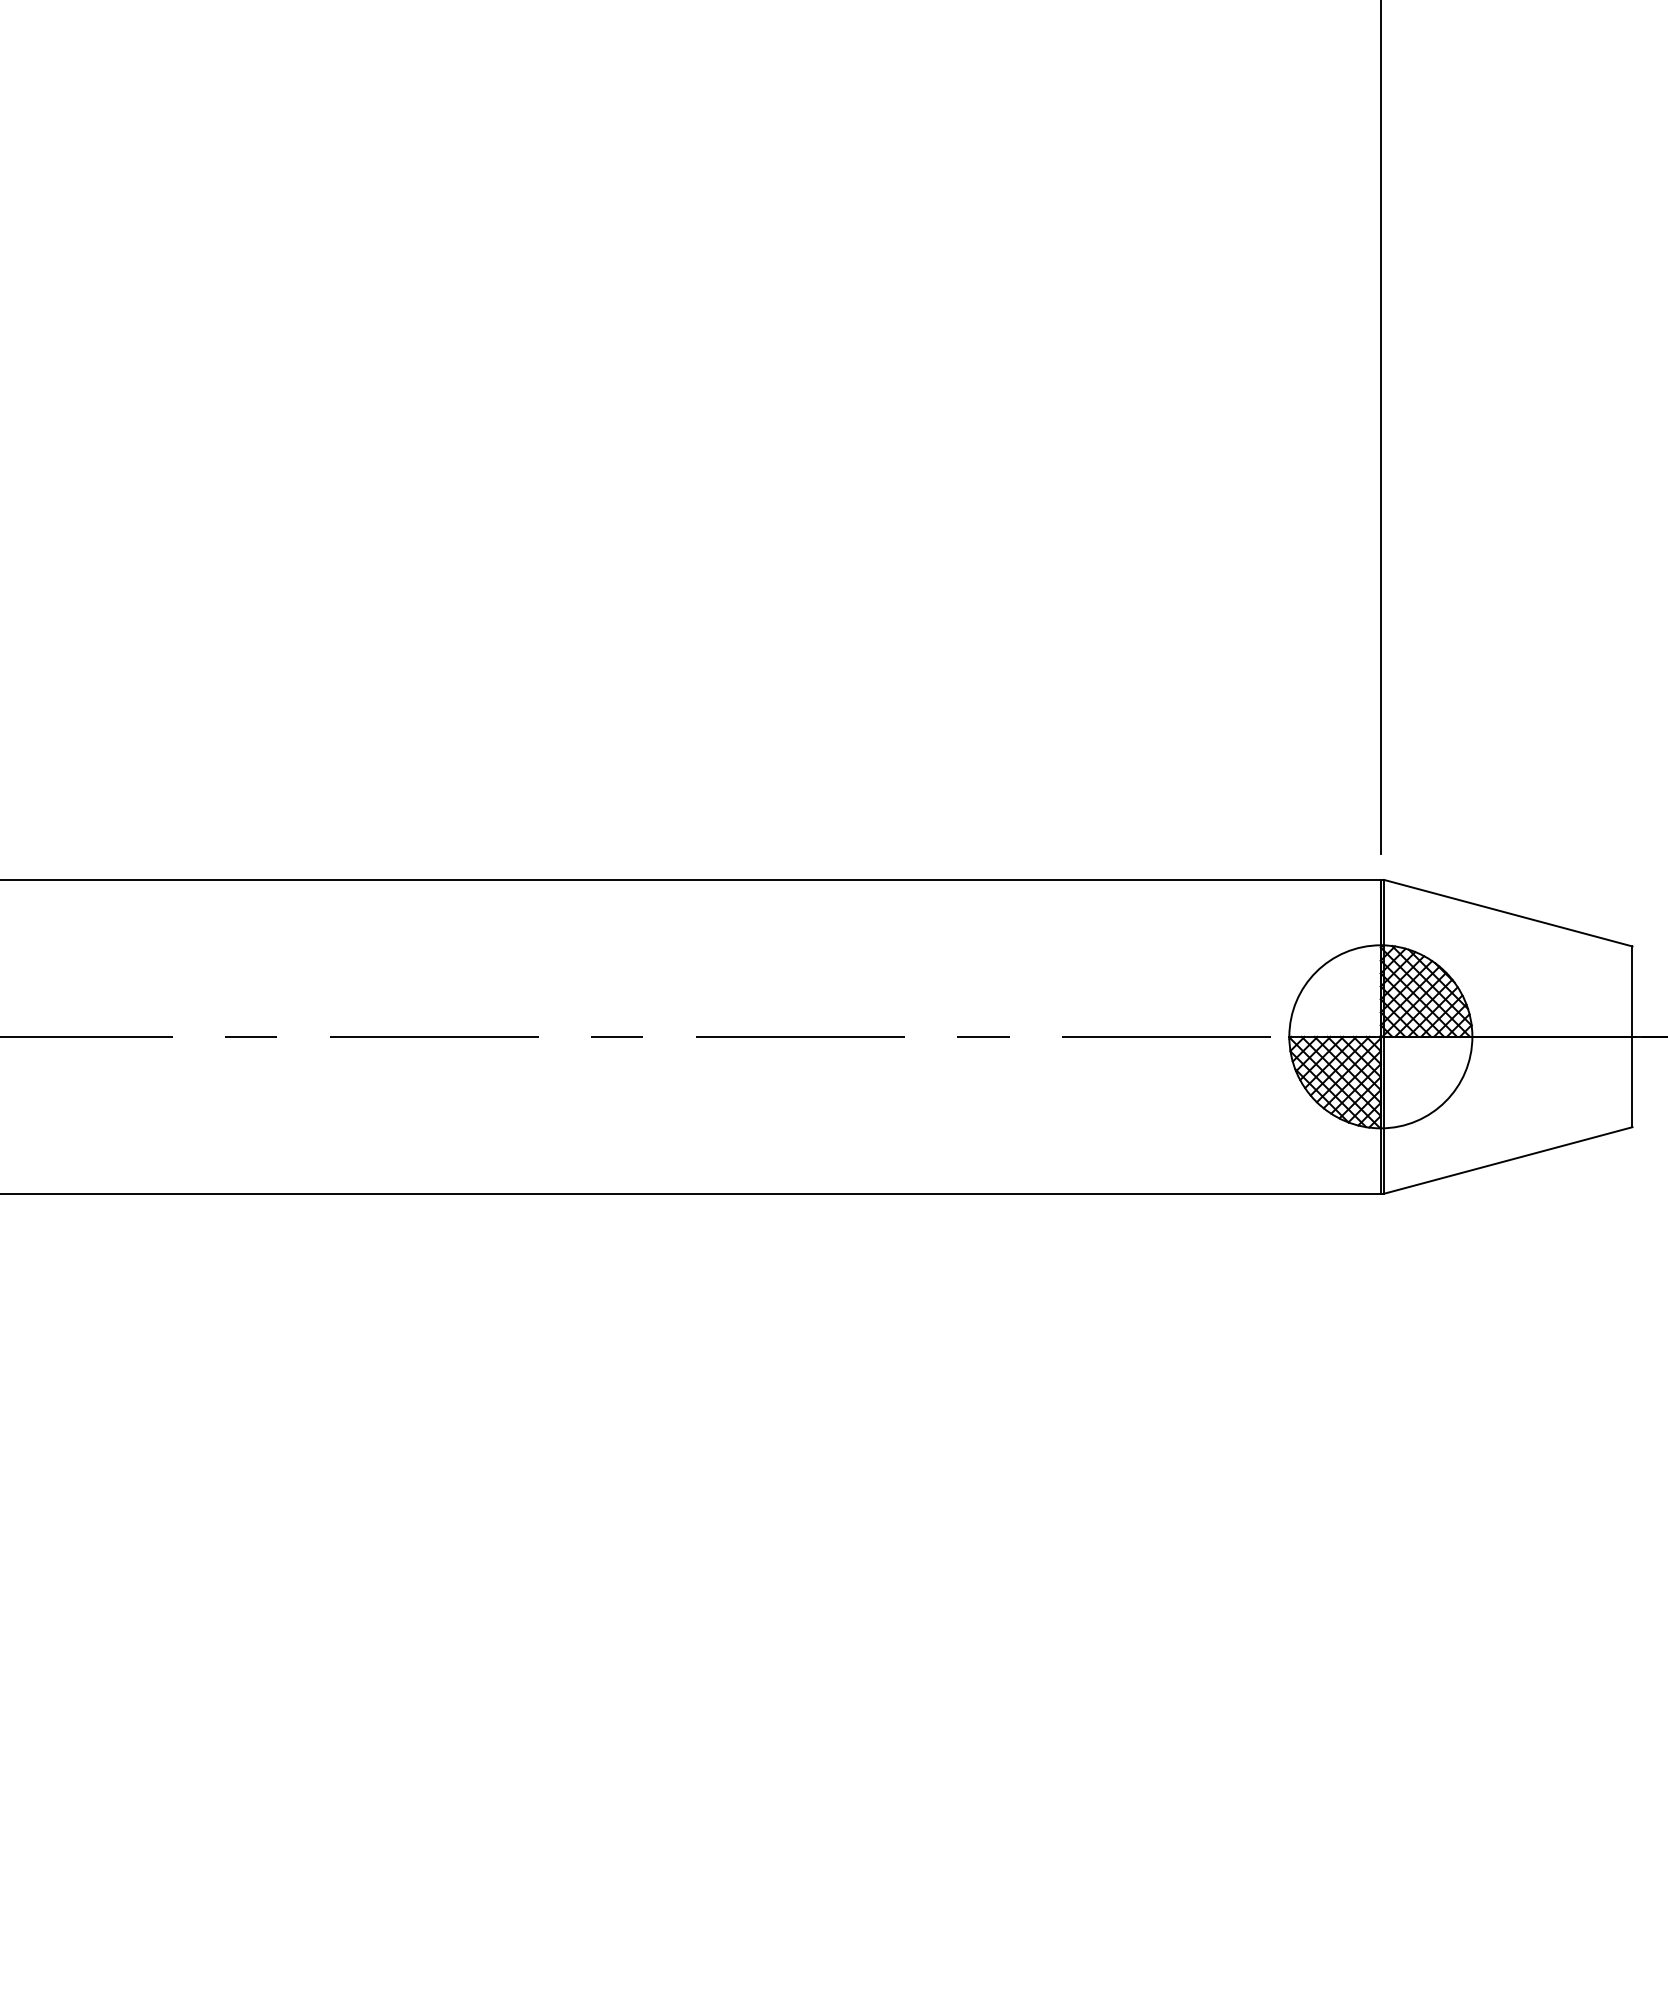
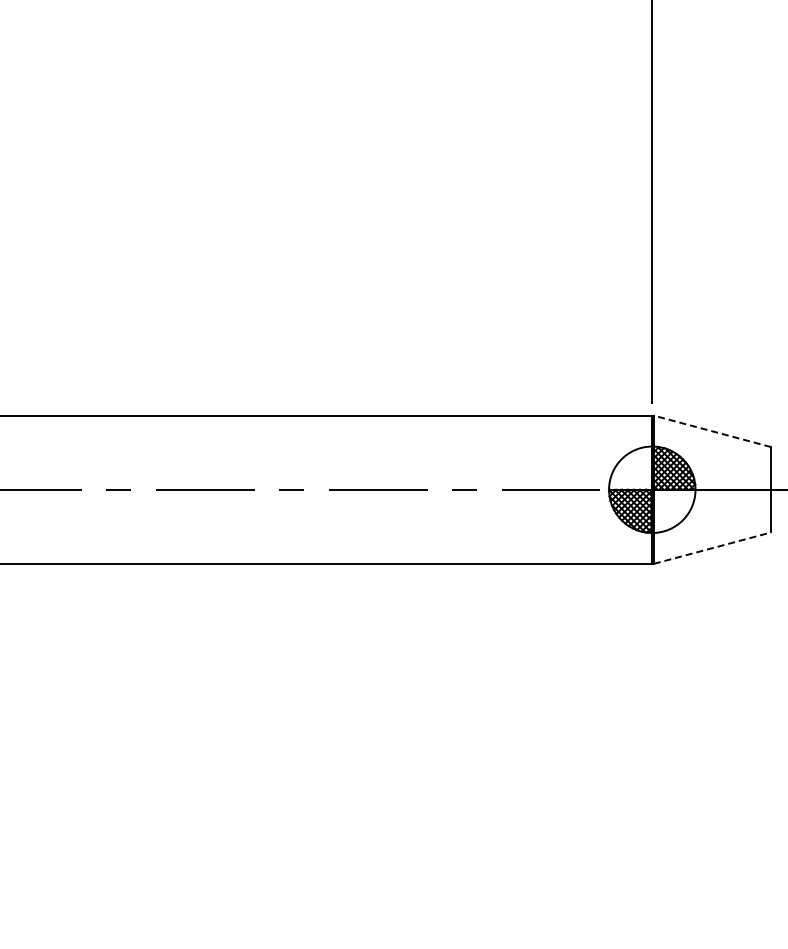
line: (1508, 913) -> (712, 431), solid -> dashed
line: (1508, 1161) -> (712, 548), solid -> dashed

